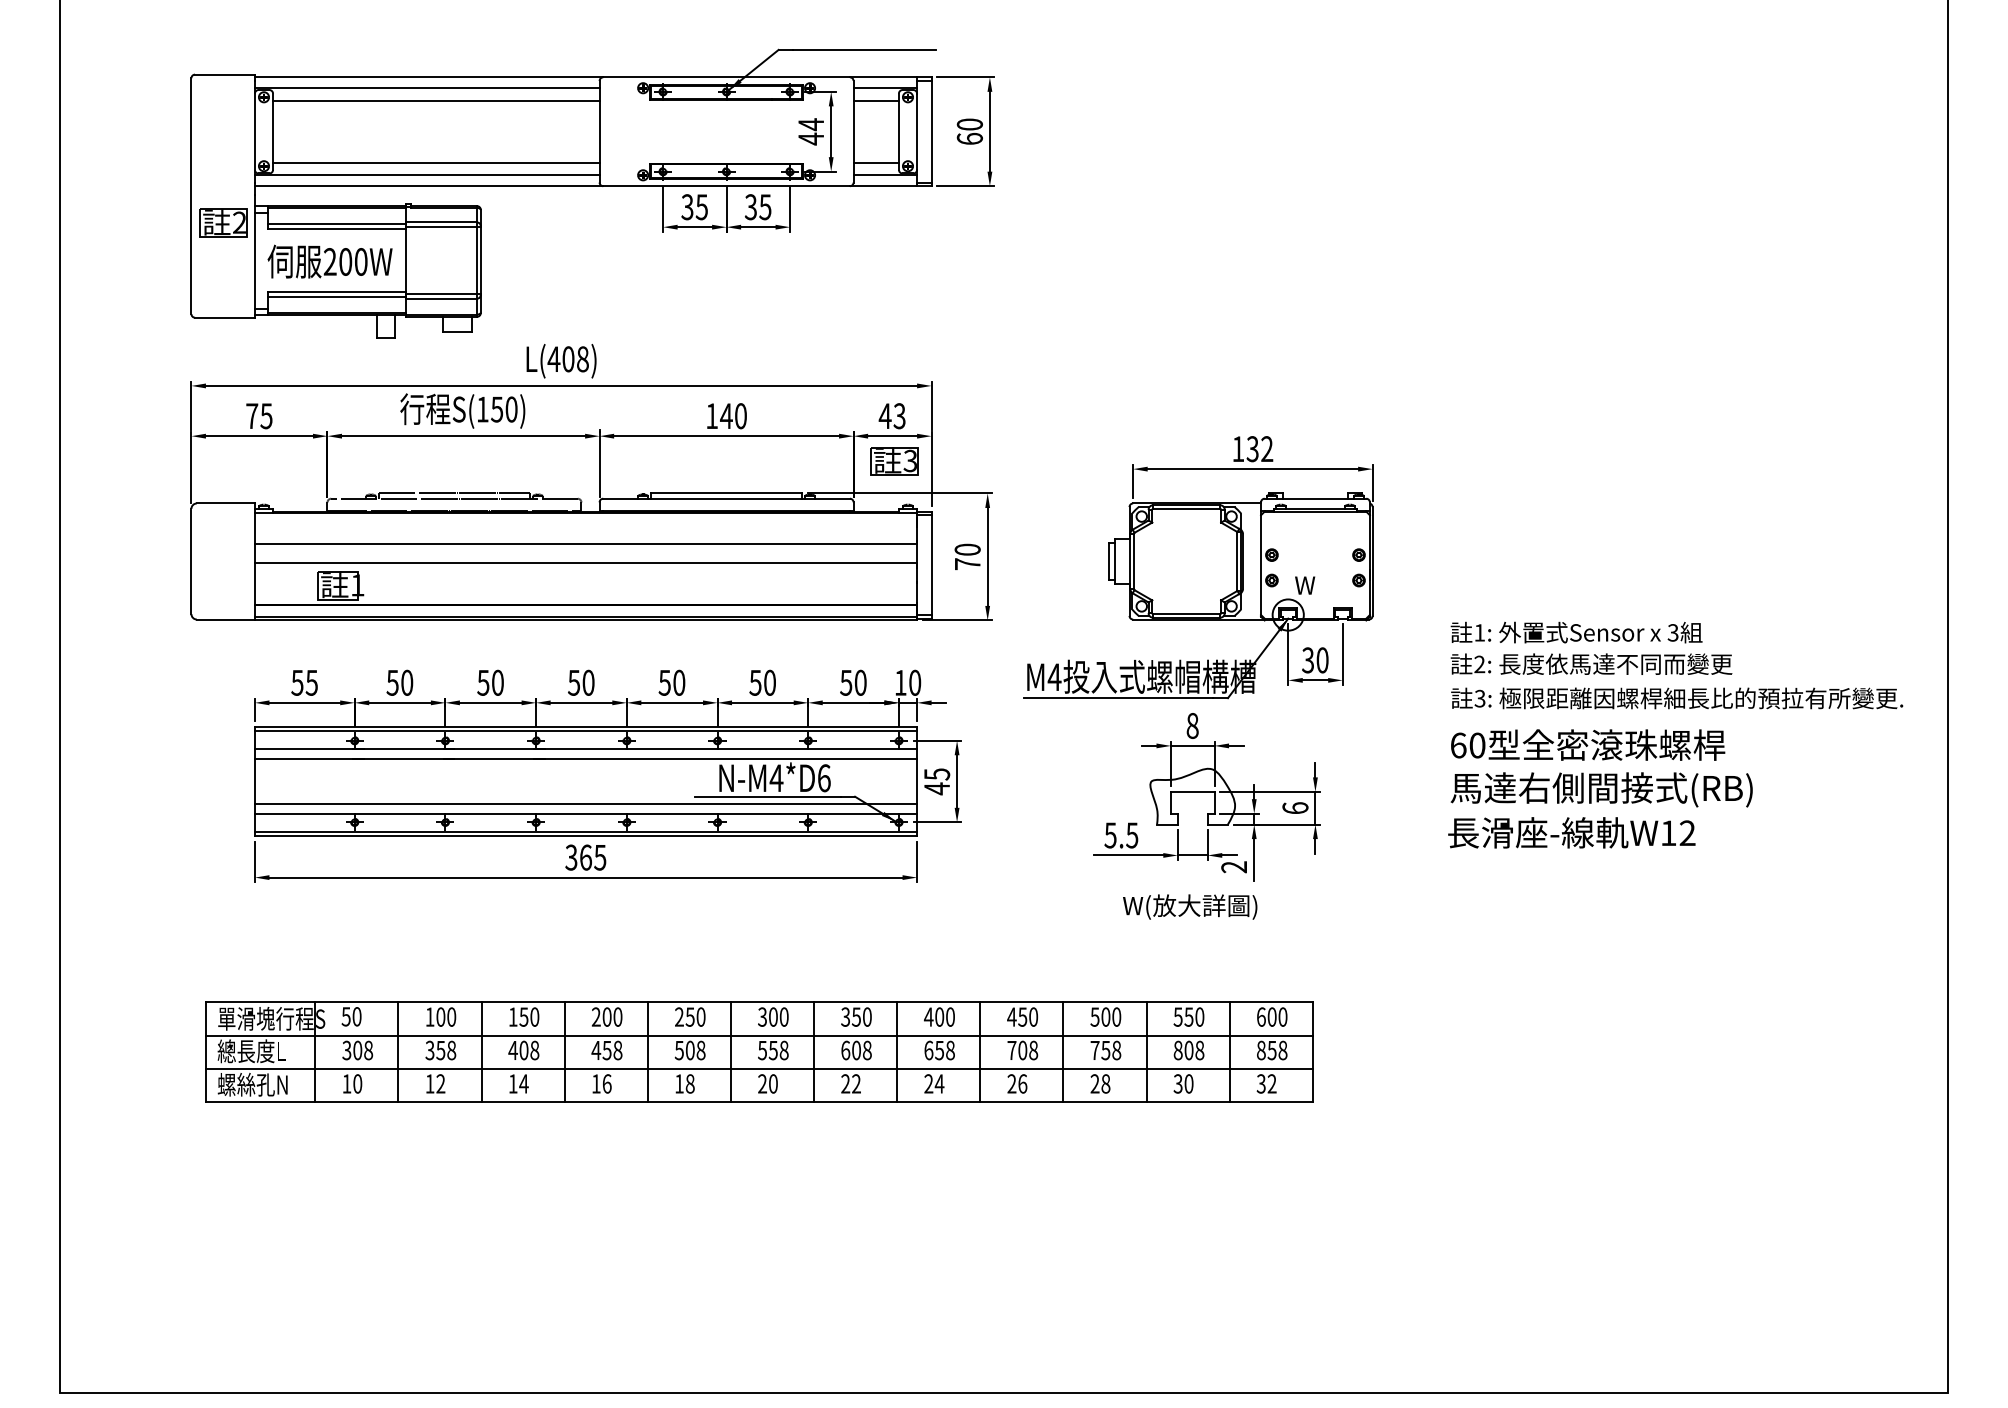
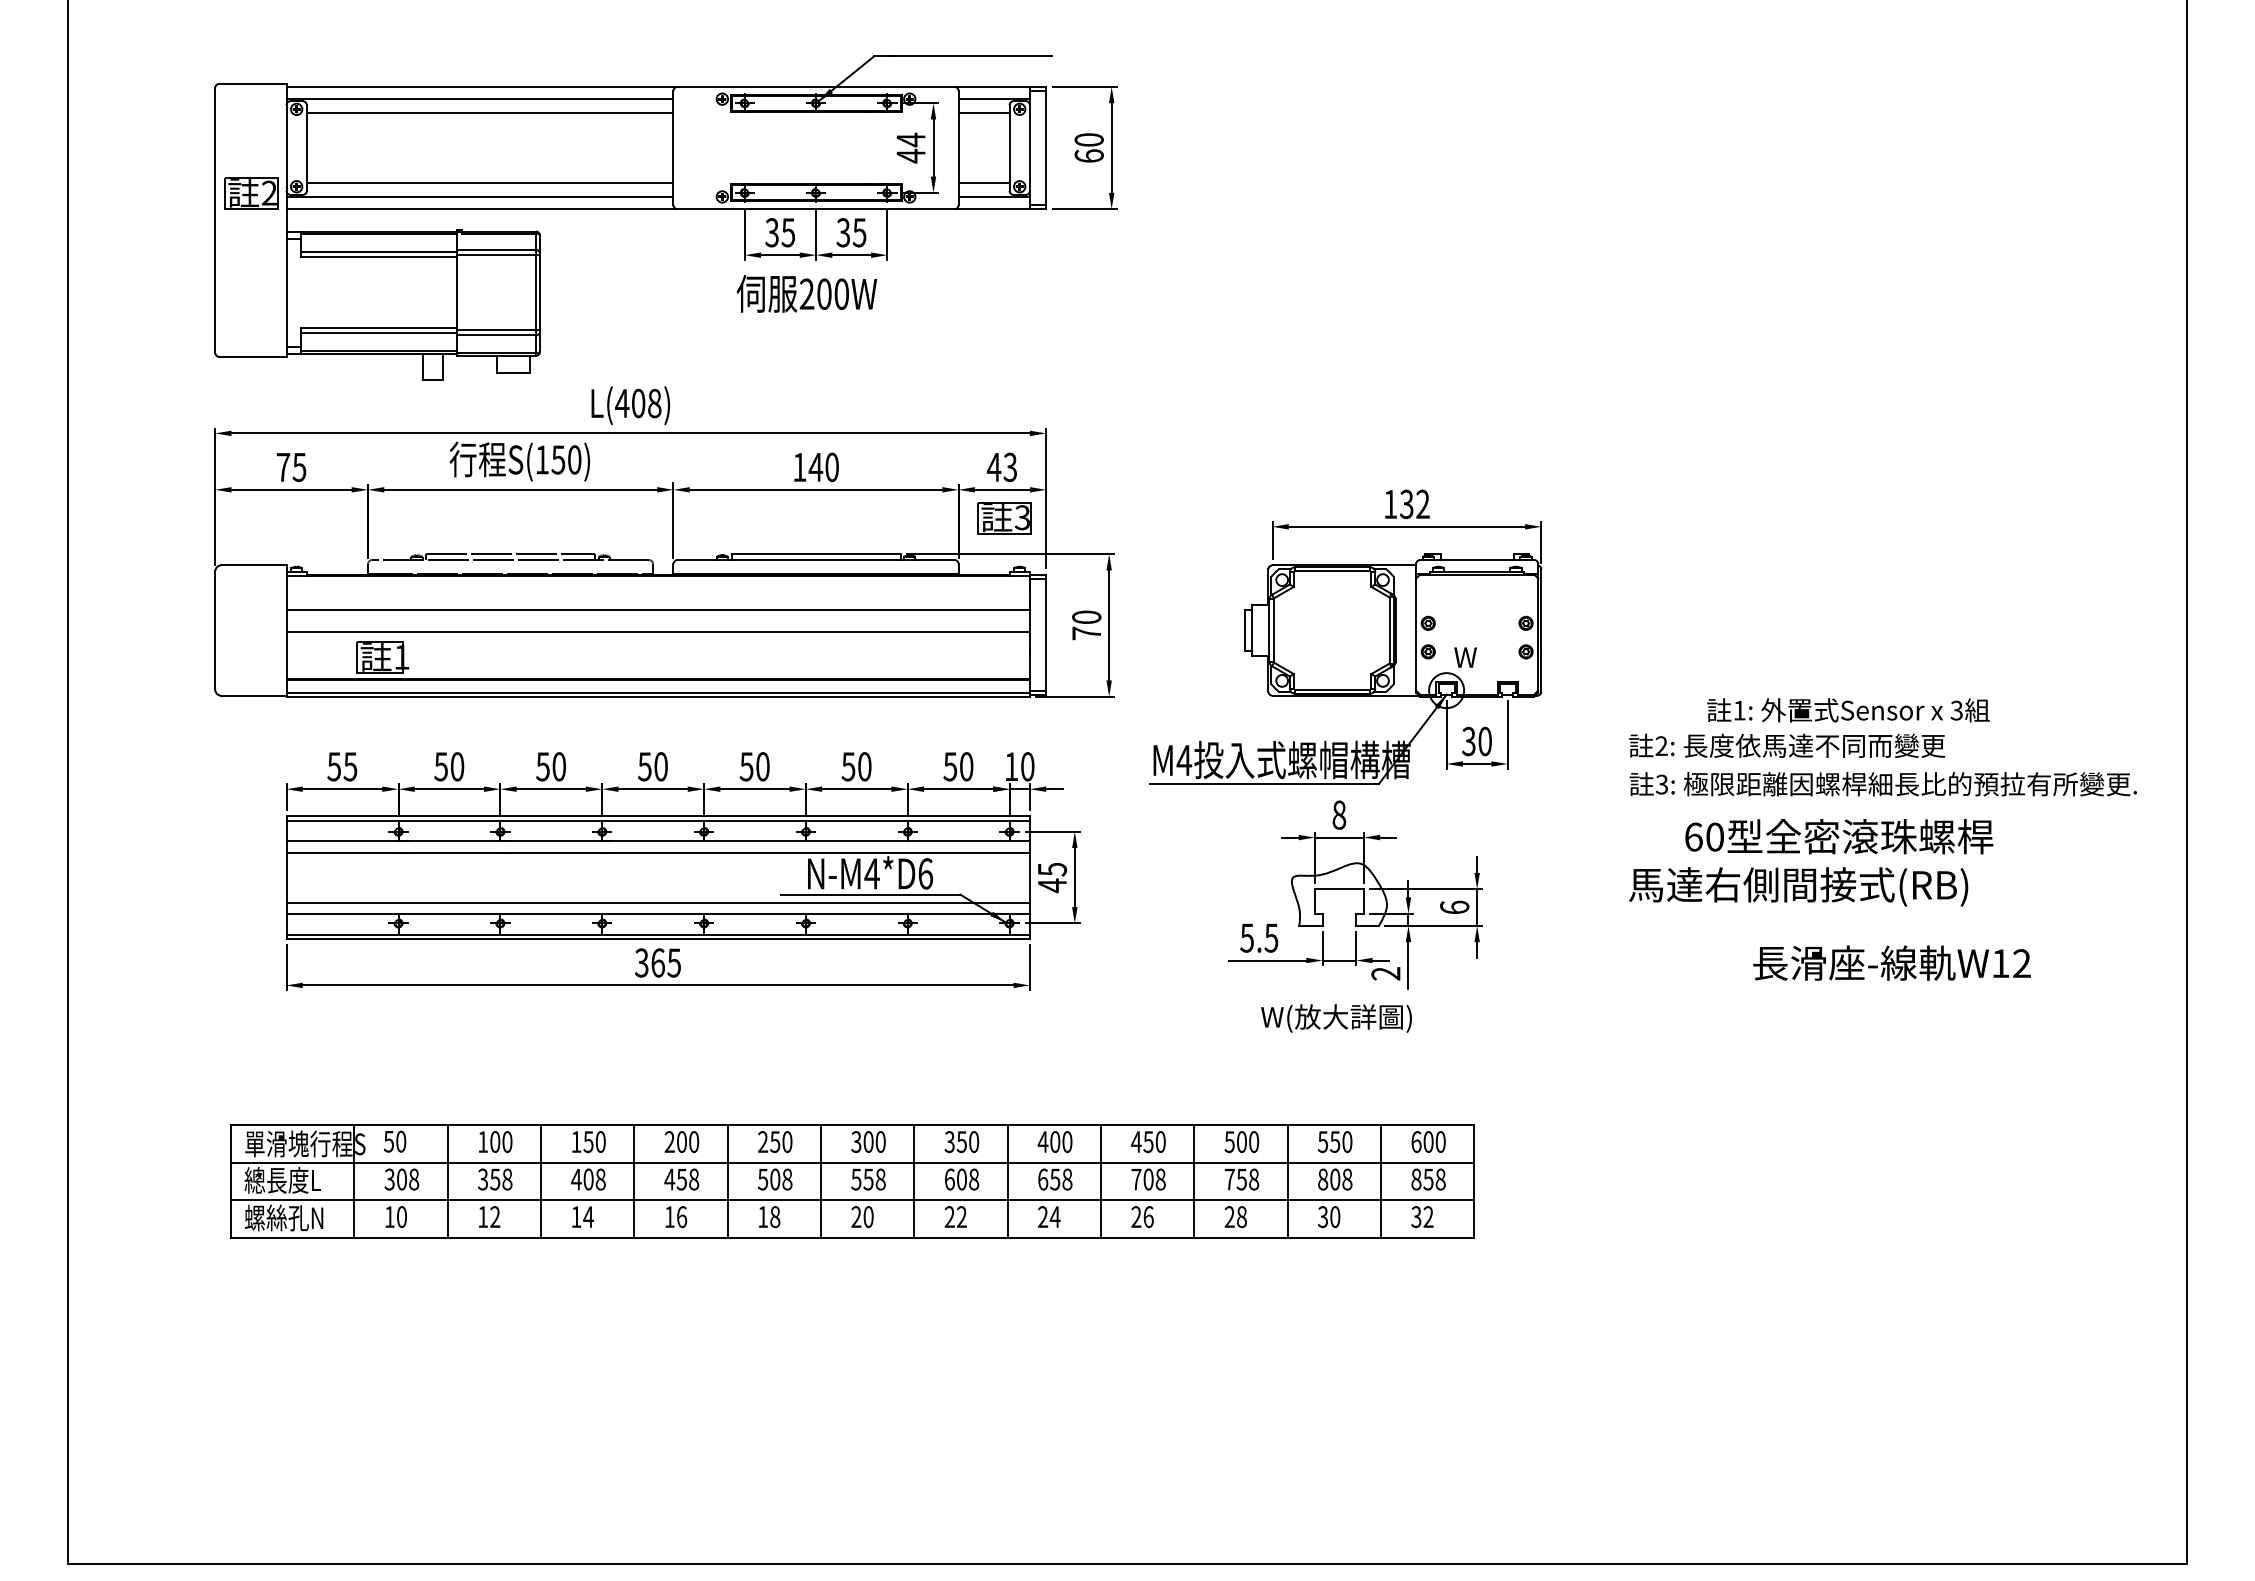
part: (223, 223) -> (251, 193), moved
text: (329, 261) -> (806, 293), moved
text: (1576, 632) -> (1848, 710), moved
text: (1588, 744) -> (1839, 836), moved
text: (1571, 832) -> (1891, 962), moved

